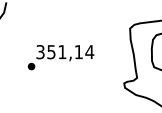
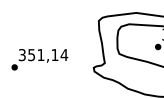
text: (60, 57) -> (39, 59), moved

